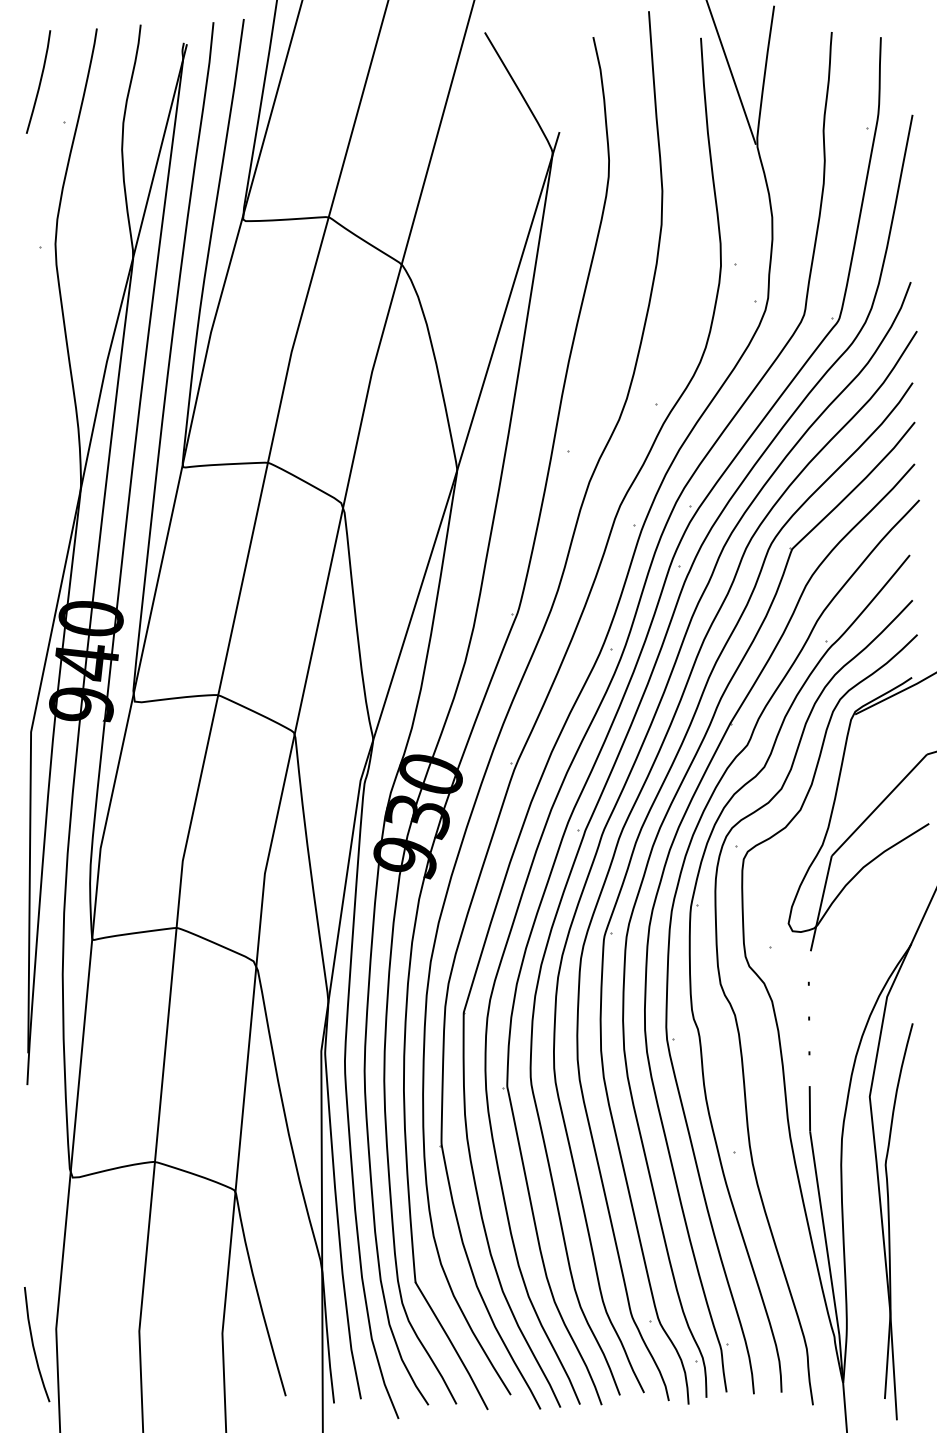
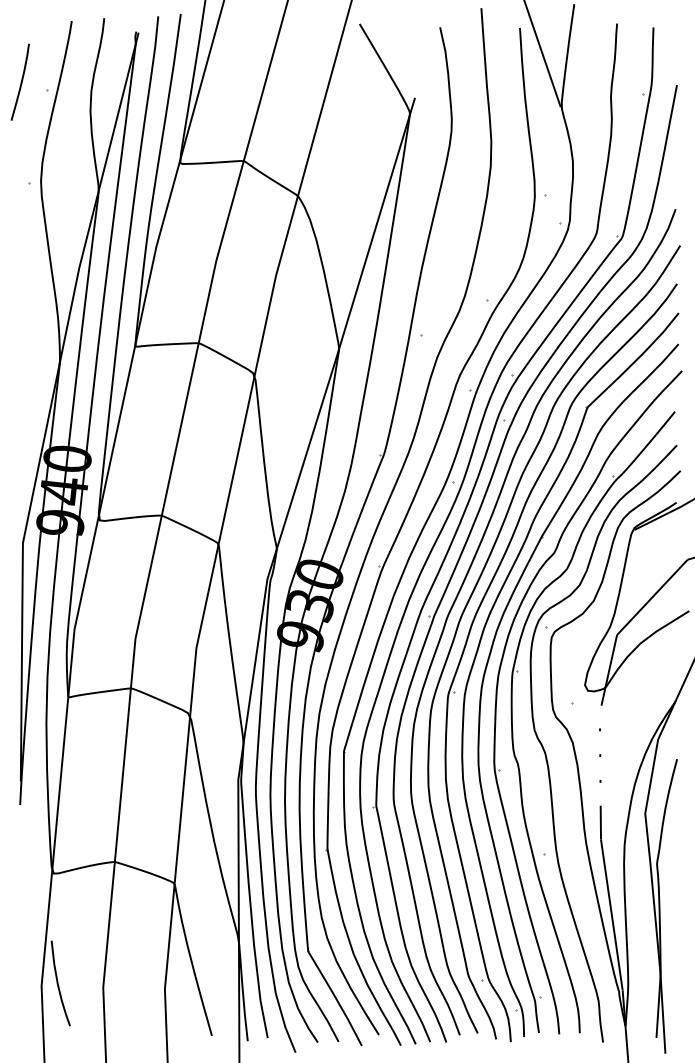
curve: (39, 81) -> (21, 81), moved
curve: (34, 1346) -> (58, 984), moved

